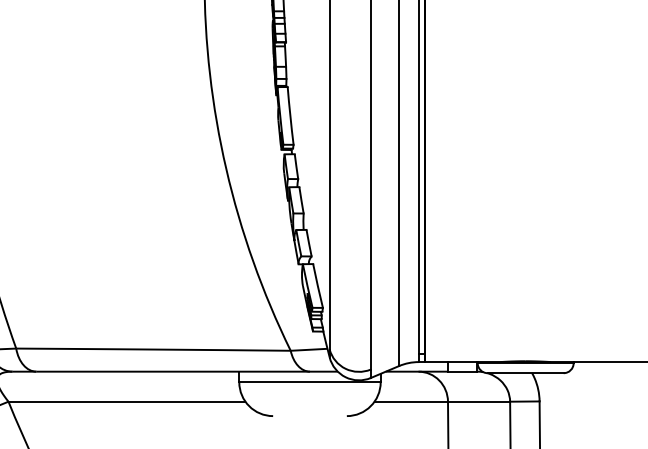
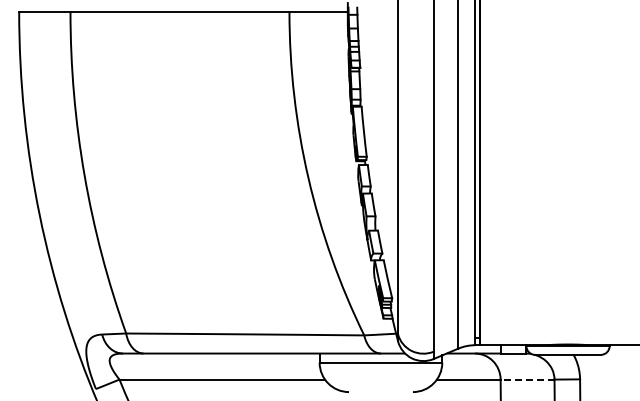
line: (478, 401) -> (527, 379), solid -> dashed

